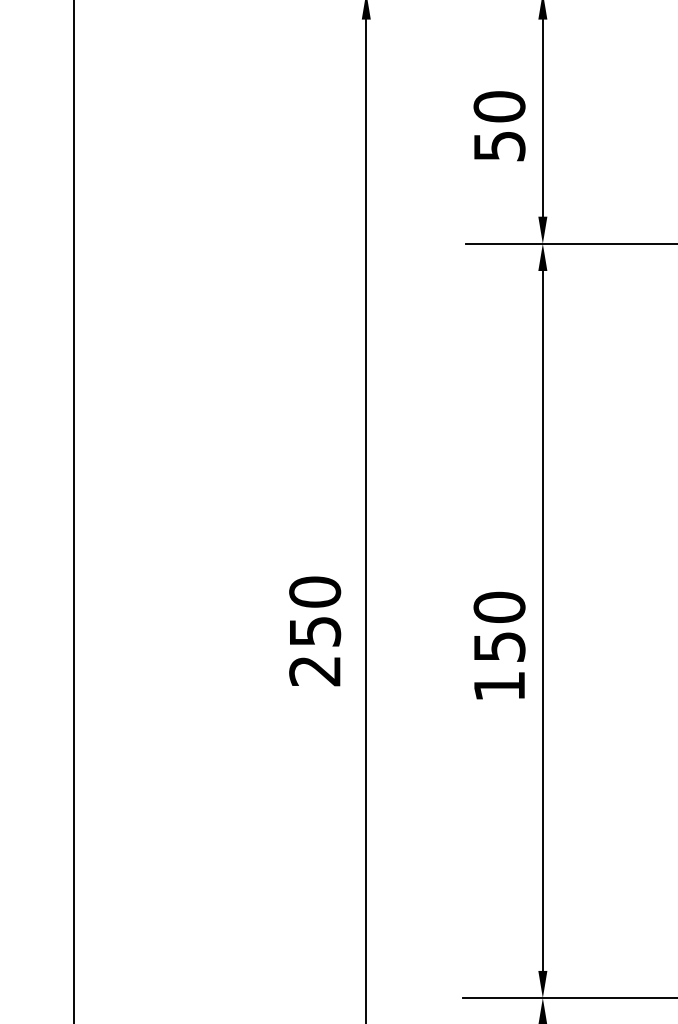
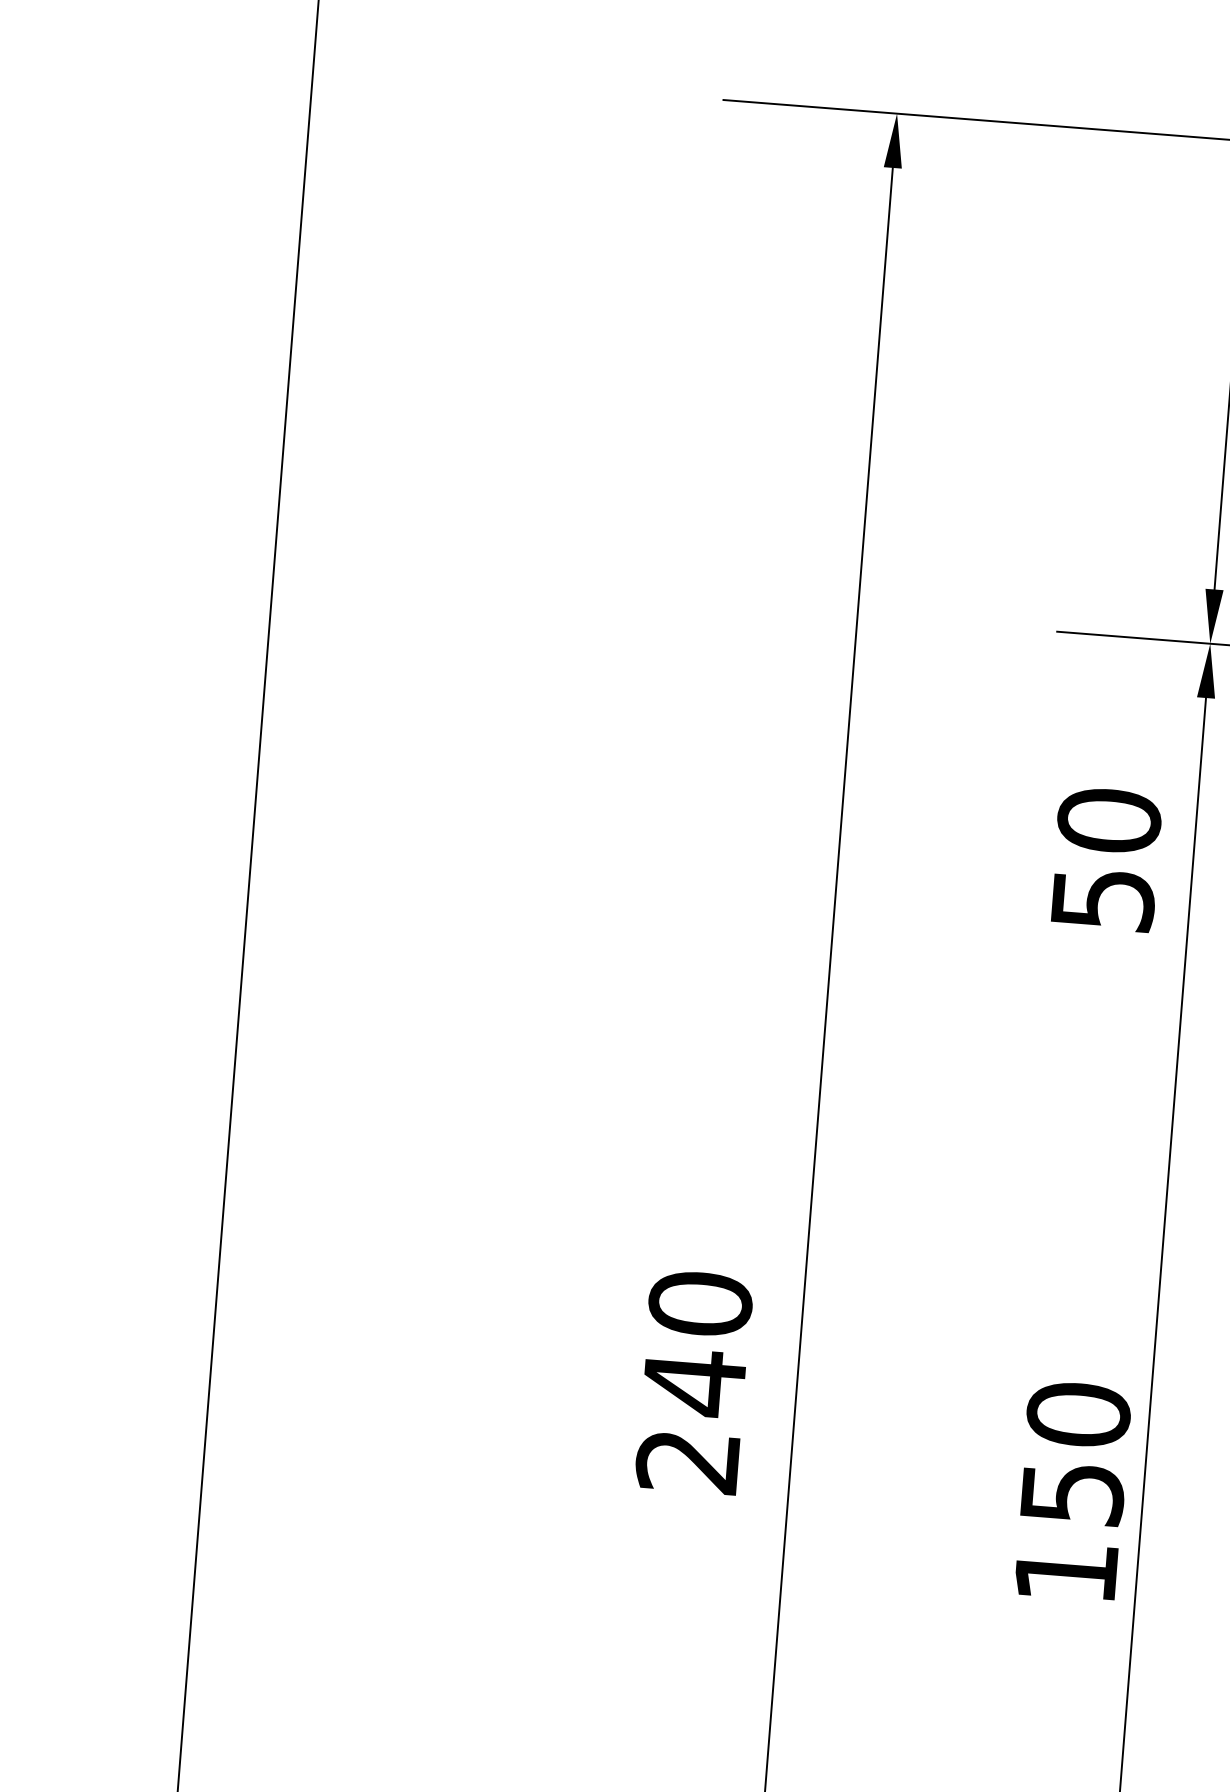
text: (499, 126) -> (1106, 860), moved
text: (315, 631) -> (695, 1382), 250 -> 240
text: (499, 645) -> (1072, 1490), moved

